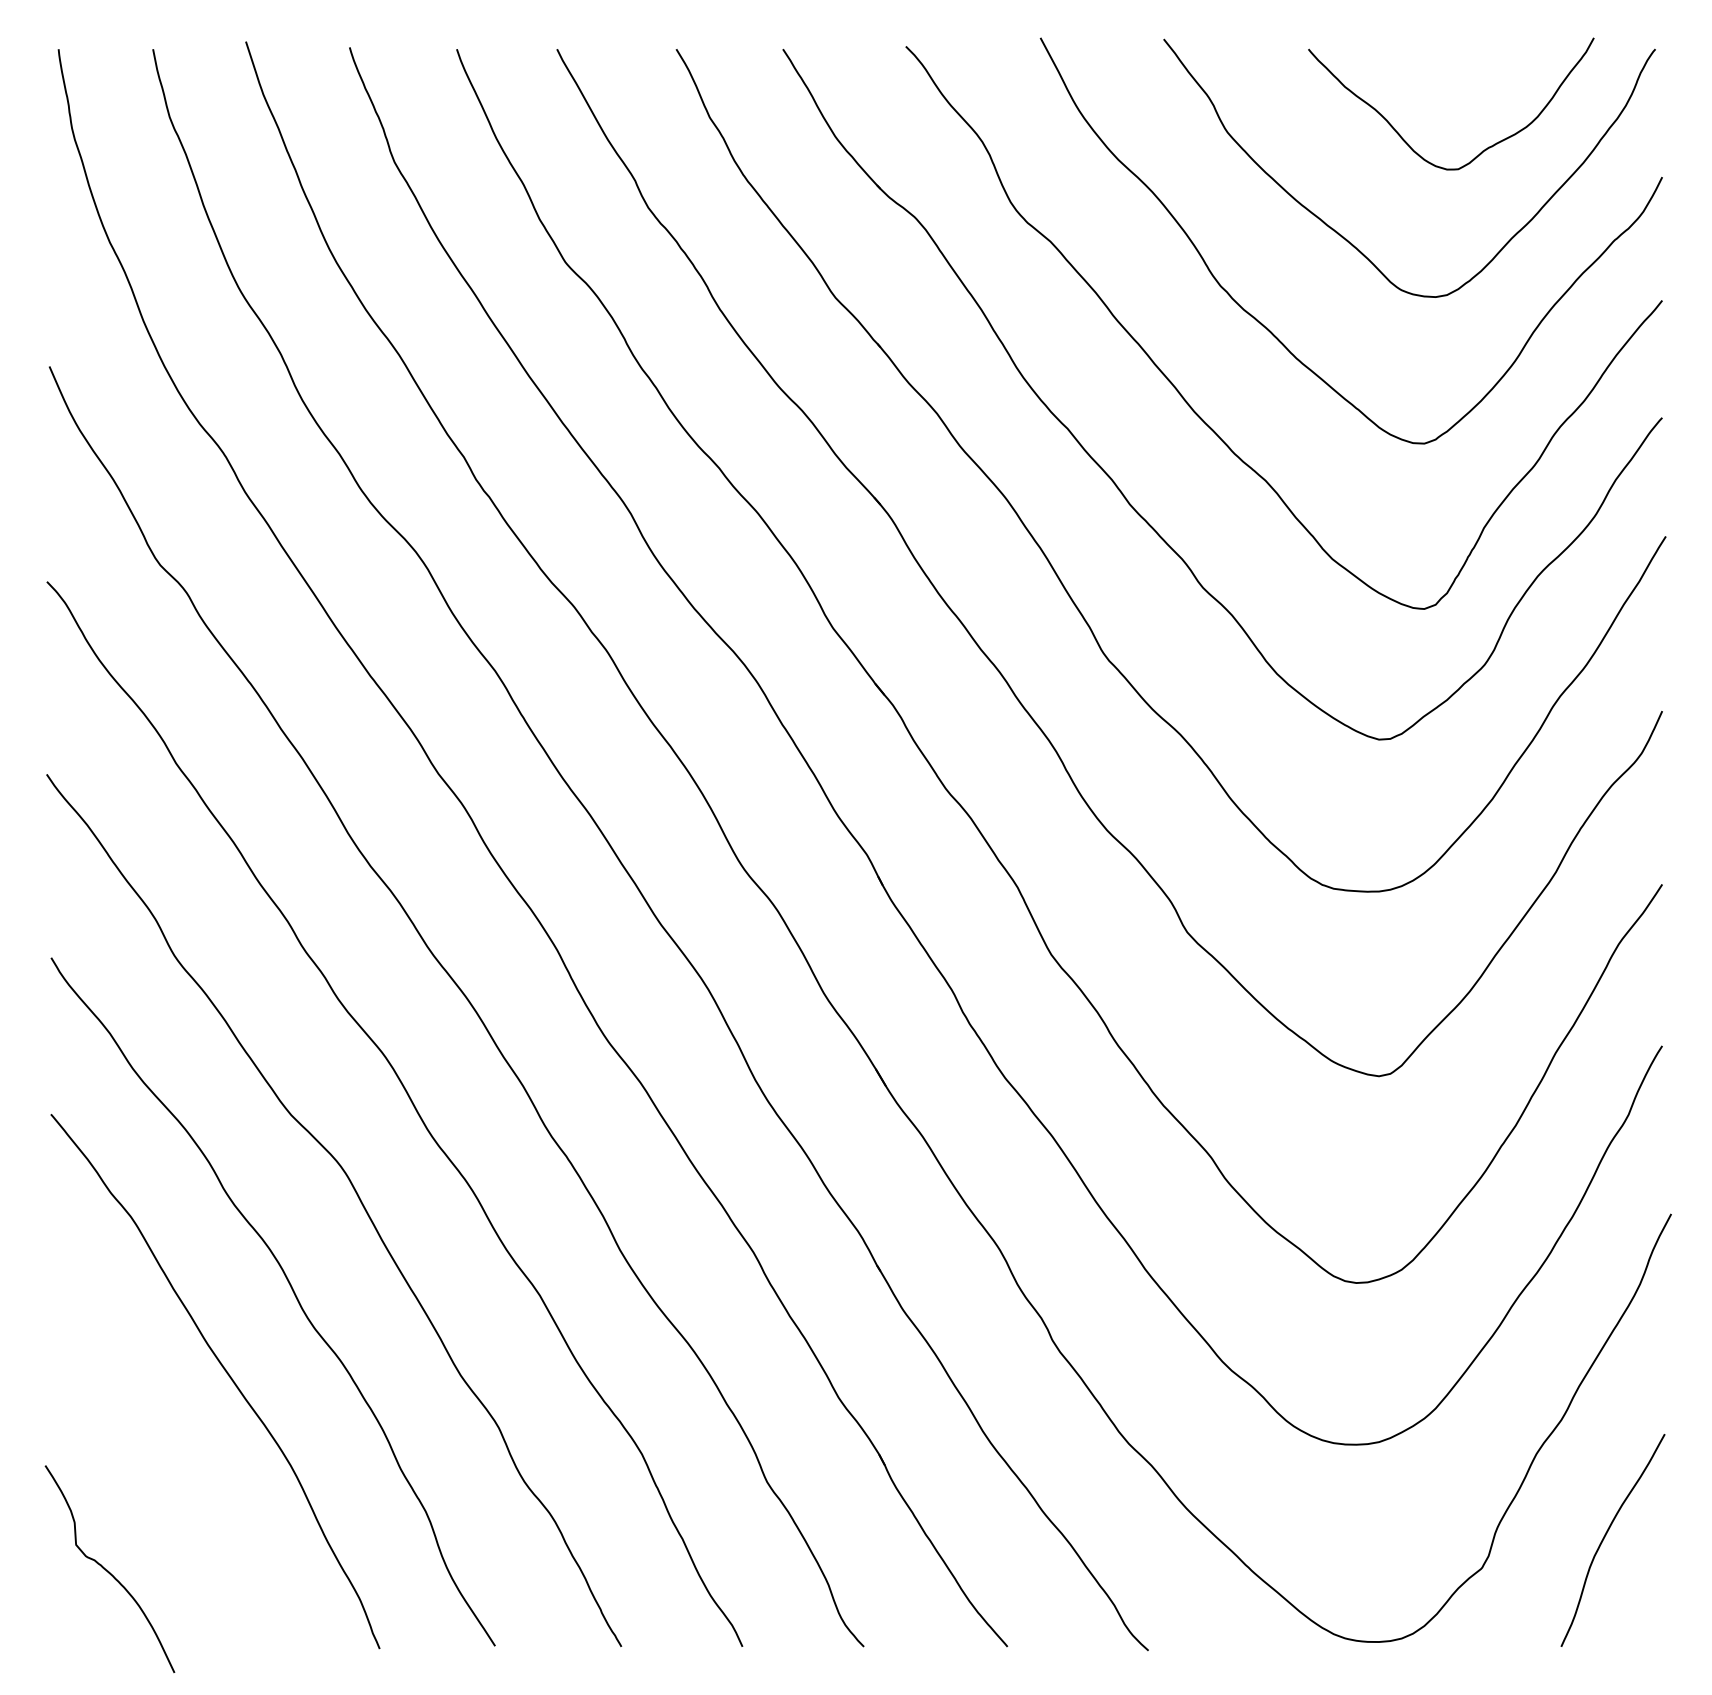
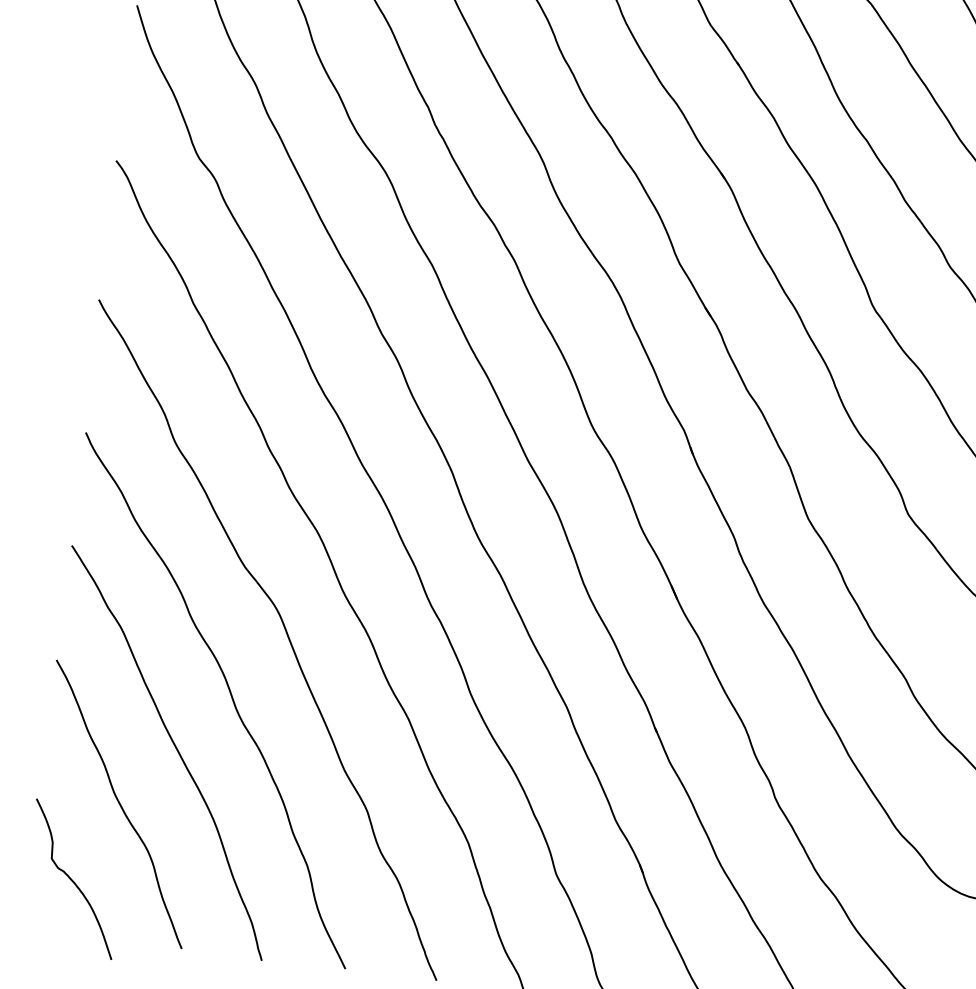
curve: (158, 1458) -> (118, 803), added

